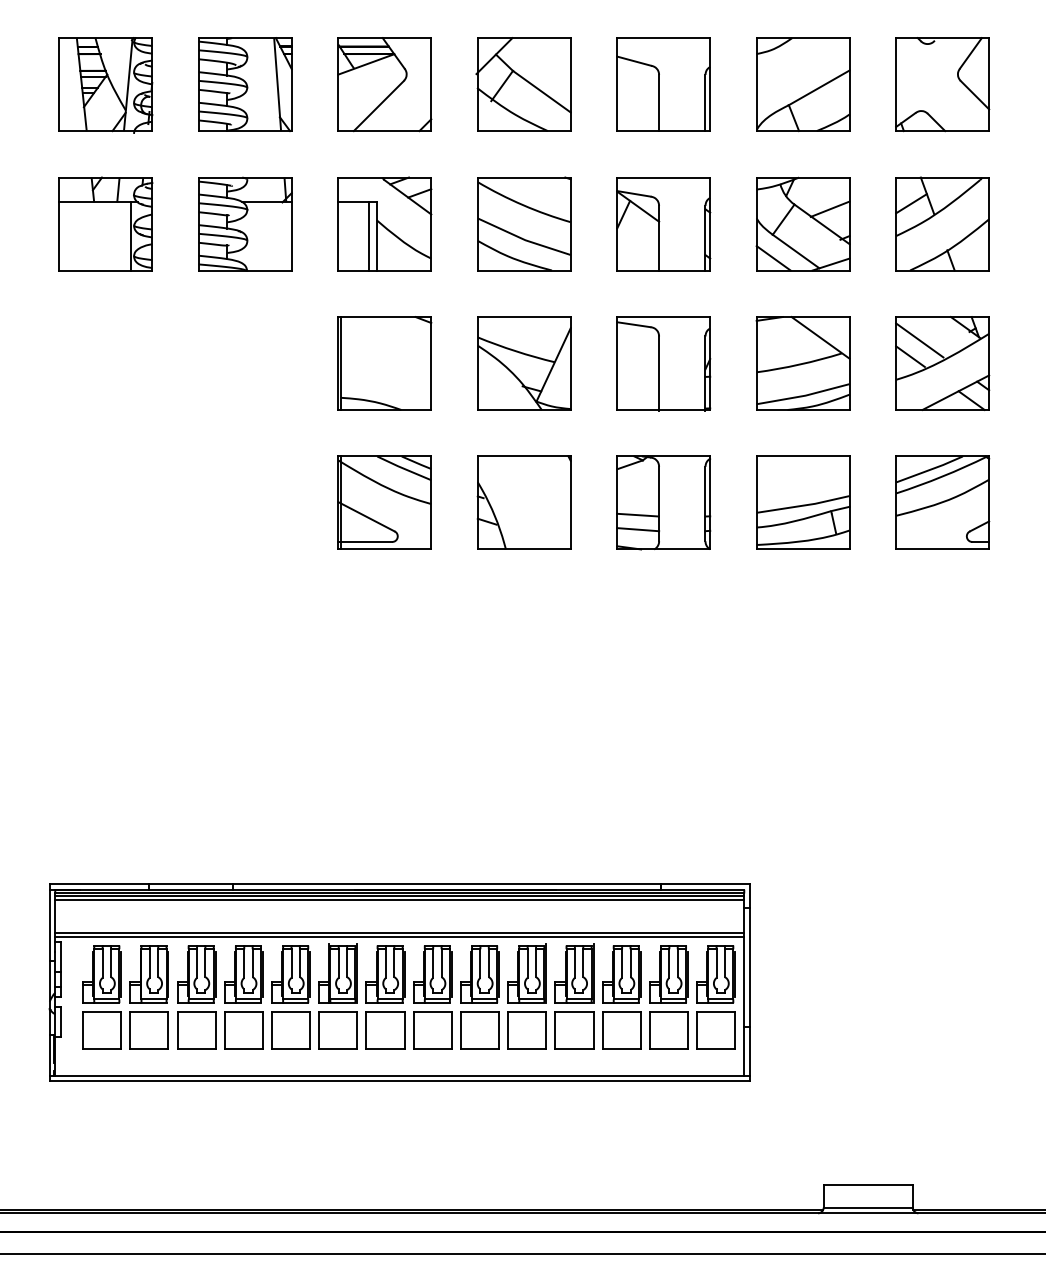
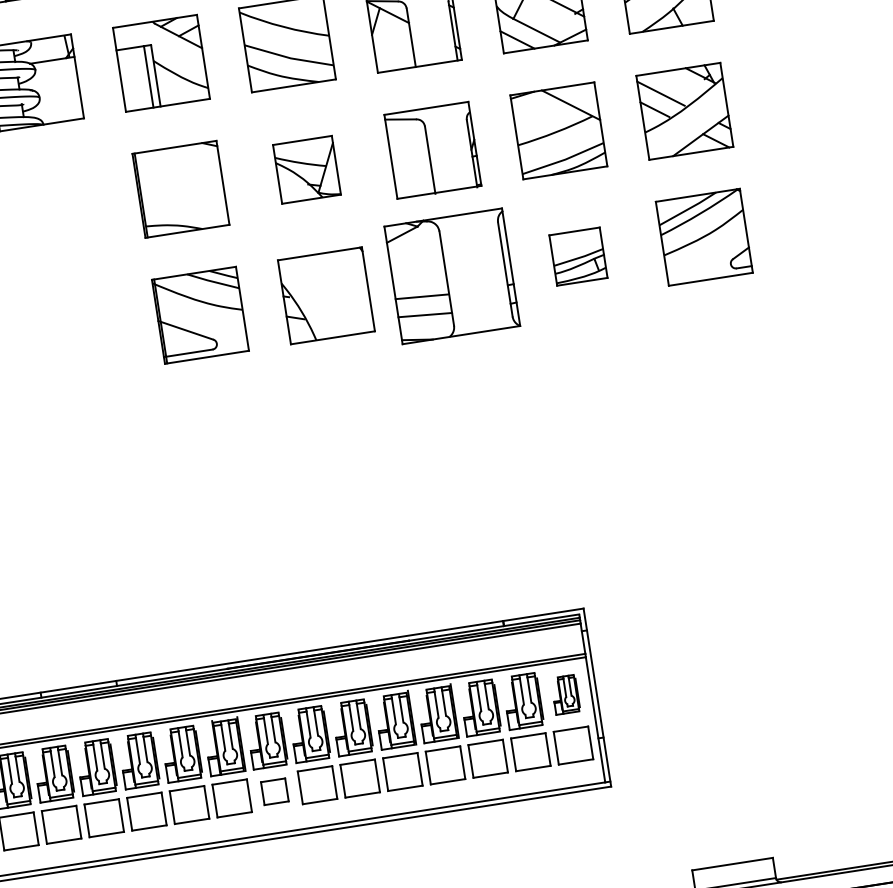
part: (524, 363) -> (307, 169), size x0.7
part: (663, 502) -> (452, 275), size x1.4
part: (803, 502) -> (578, 256), size x0.6
part: (715, 974) -> (565, 695), size x0.7
part: (385, 1030) -> (274, 791), size x0.7

